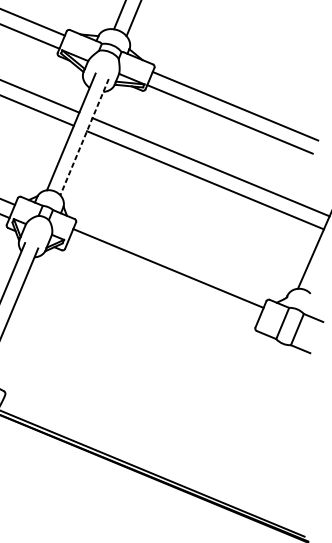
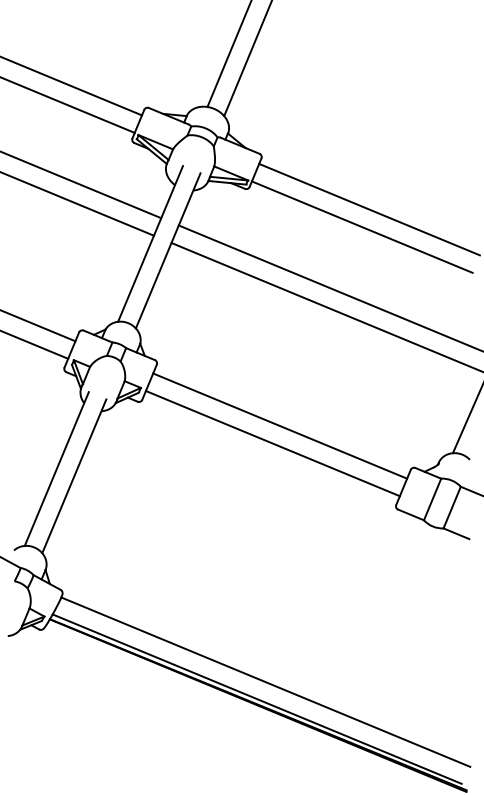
line: (84, 137) -> (168, 251), dashed -> solid
line: (162, 281) -> (272, 443), added
line: (157, 459) -> (265, 681), added

